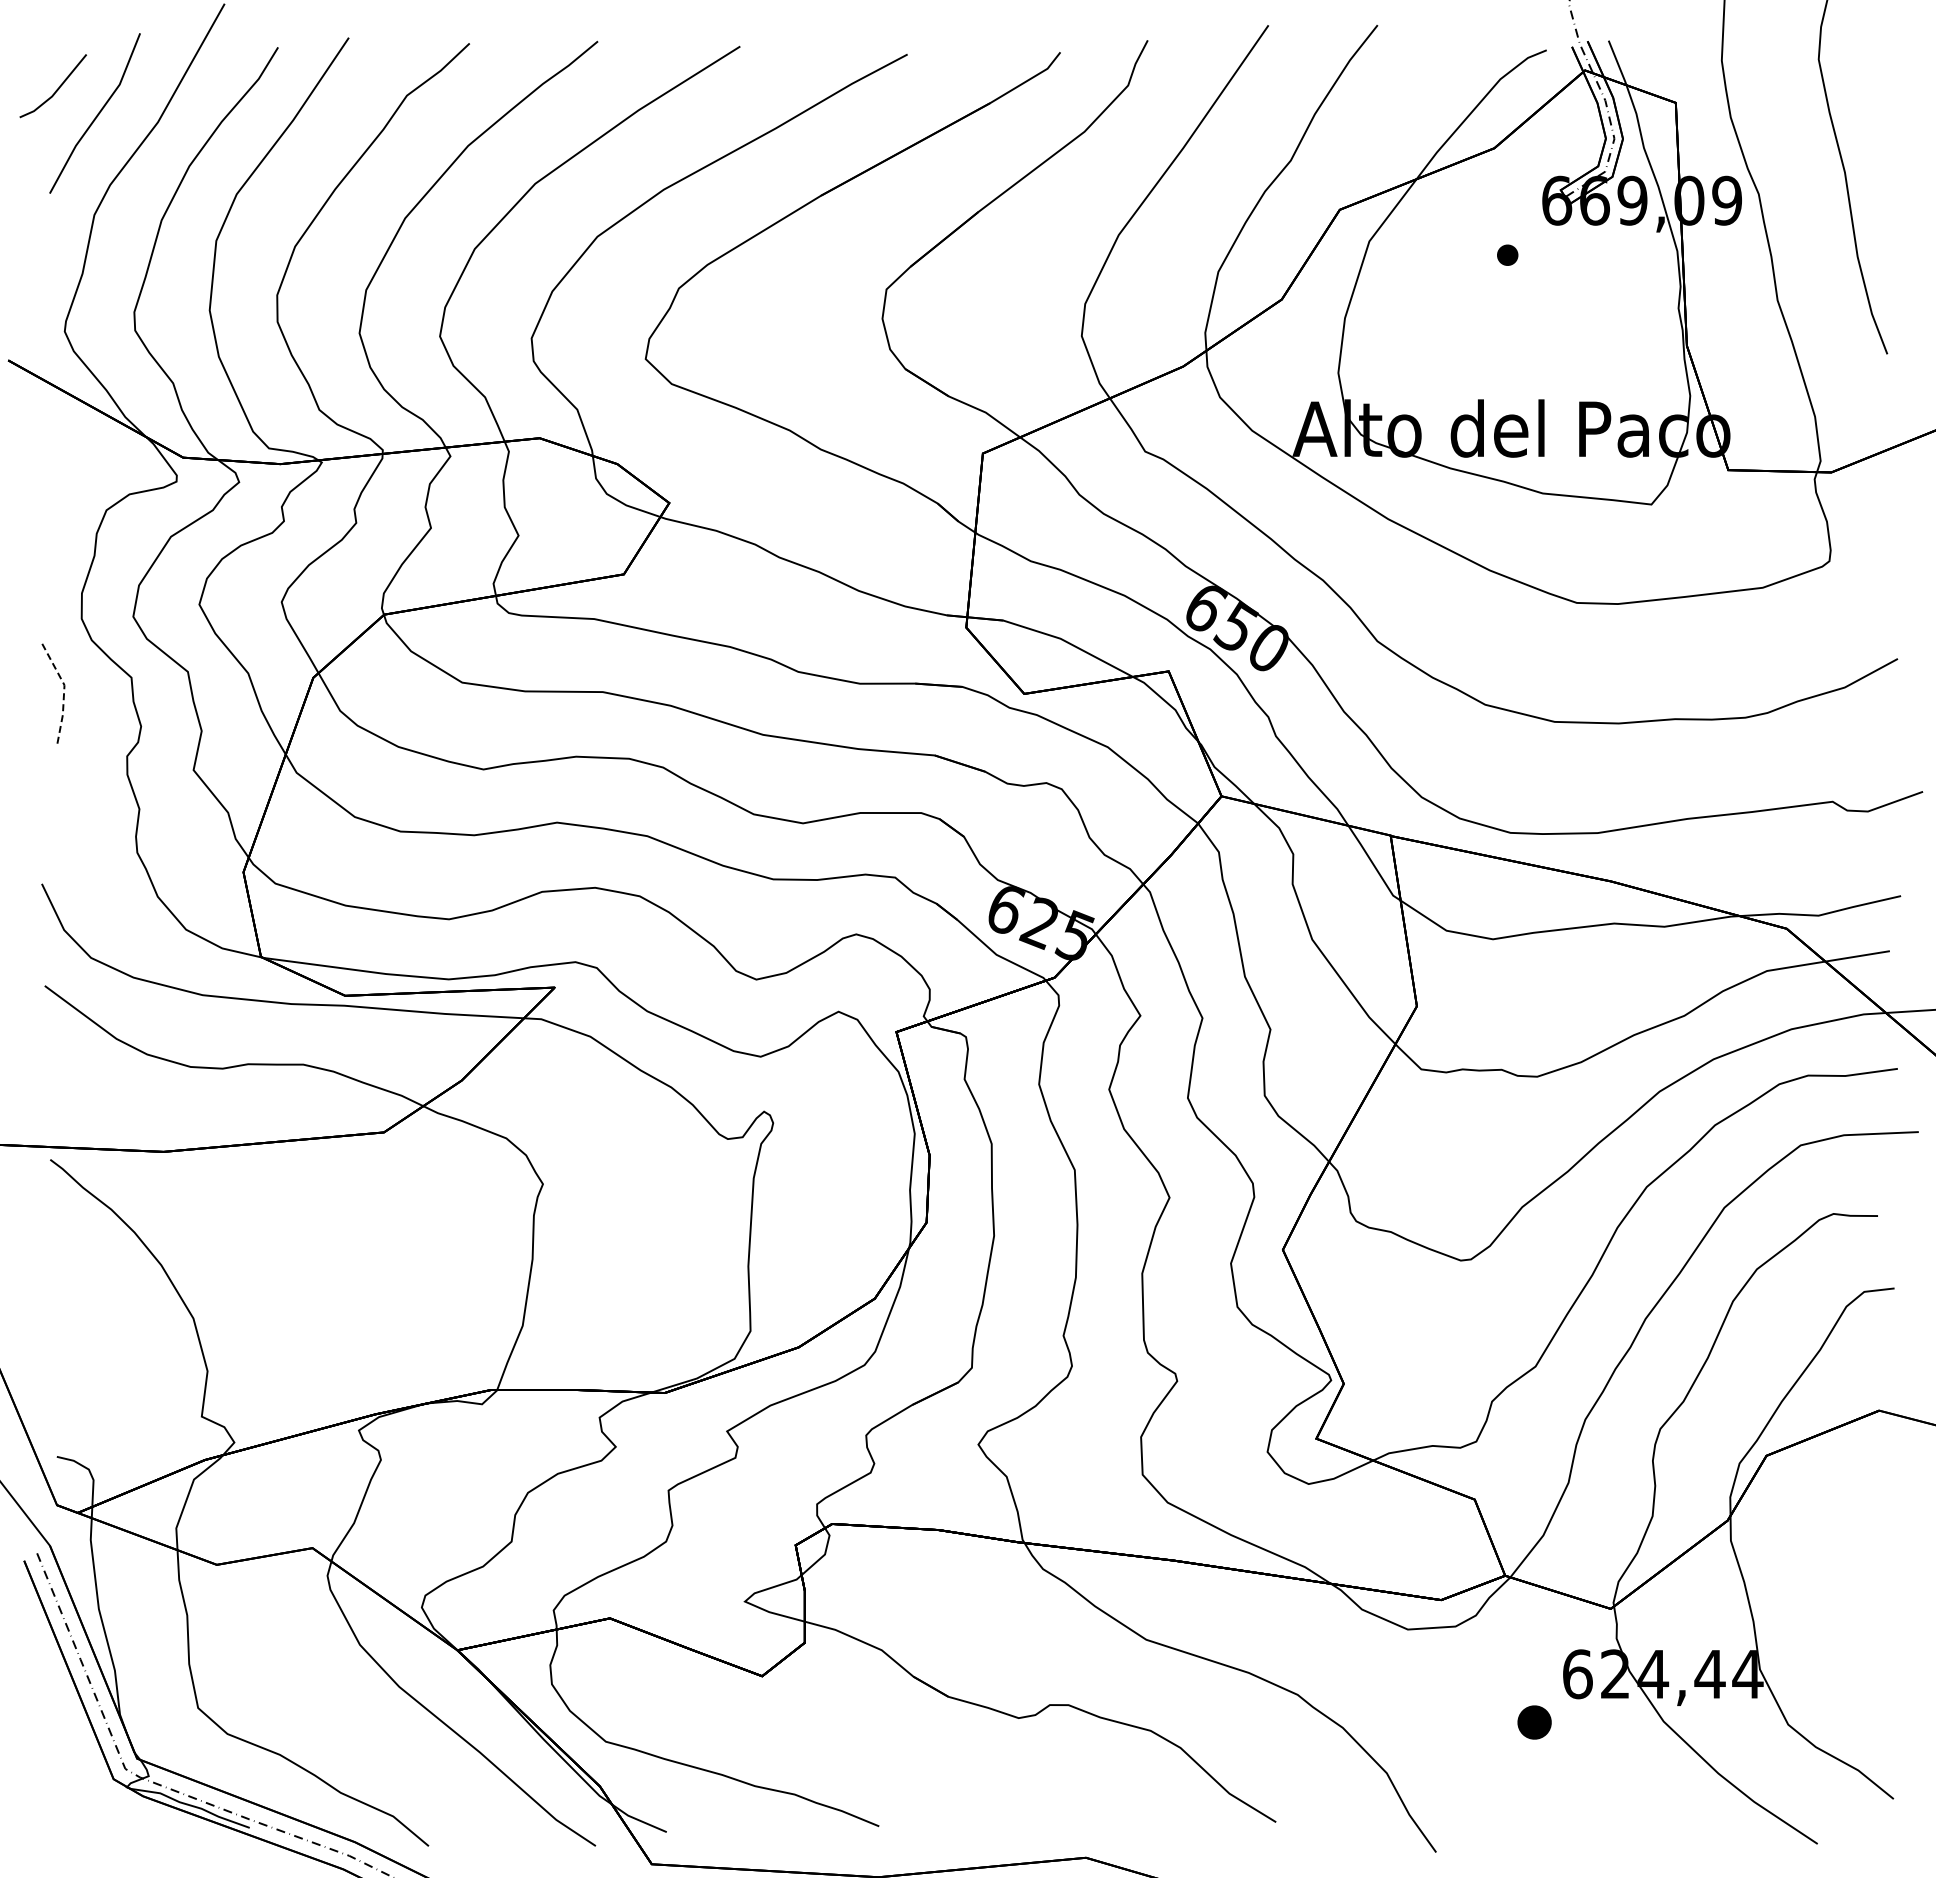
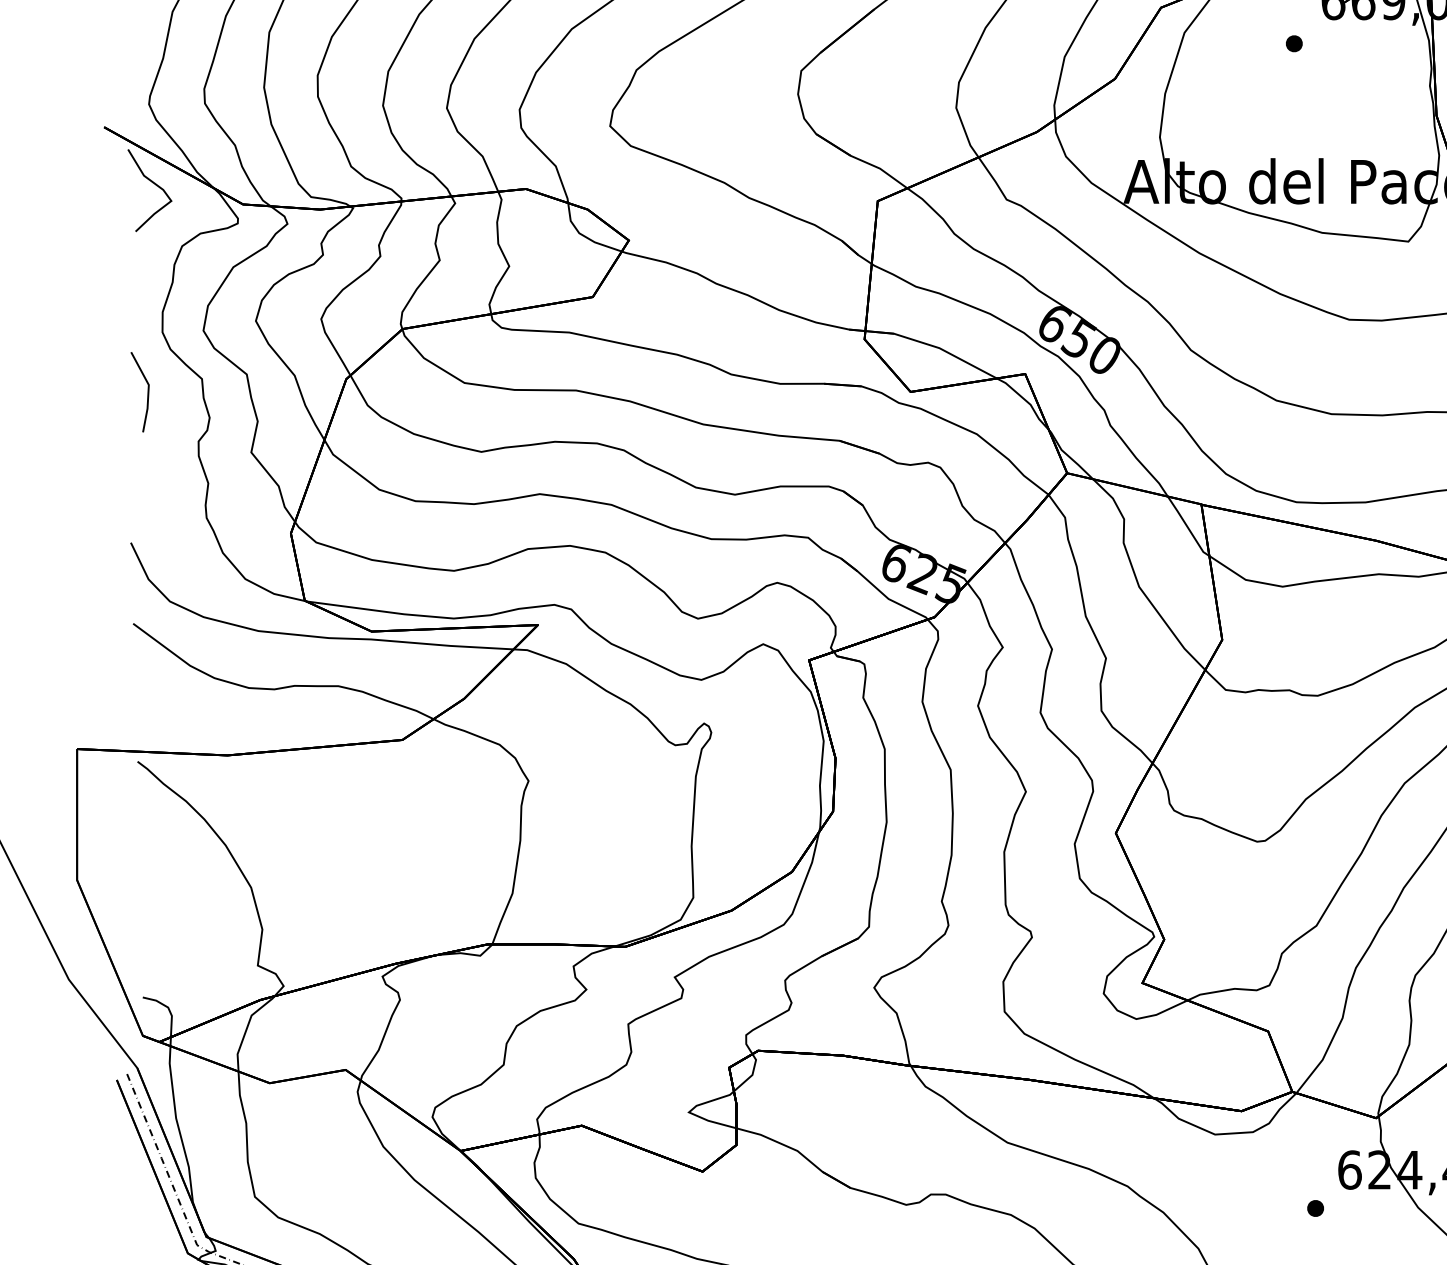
curve: (71, 432) -> (154, 184), added
line: (64, 692) -> (148, 390), dashed -> solid
part: (1534, 1722) -> (1315, 1208), size x0.62

